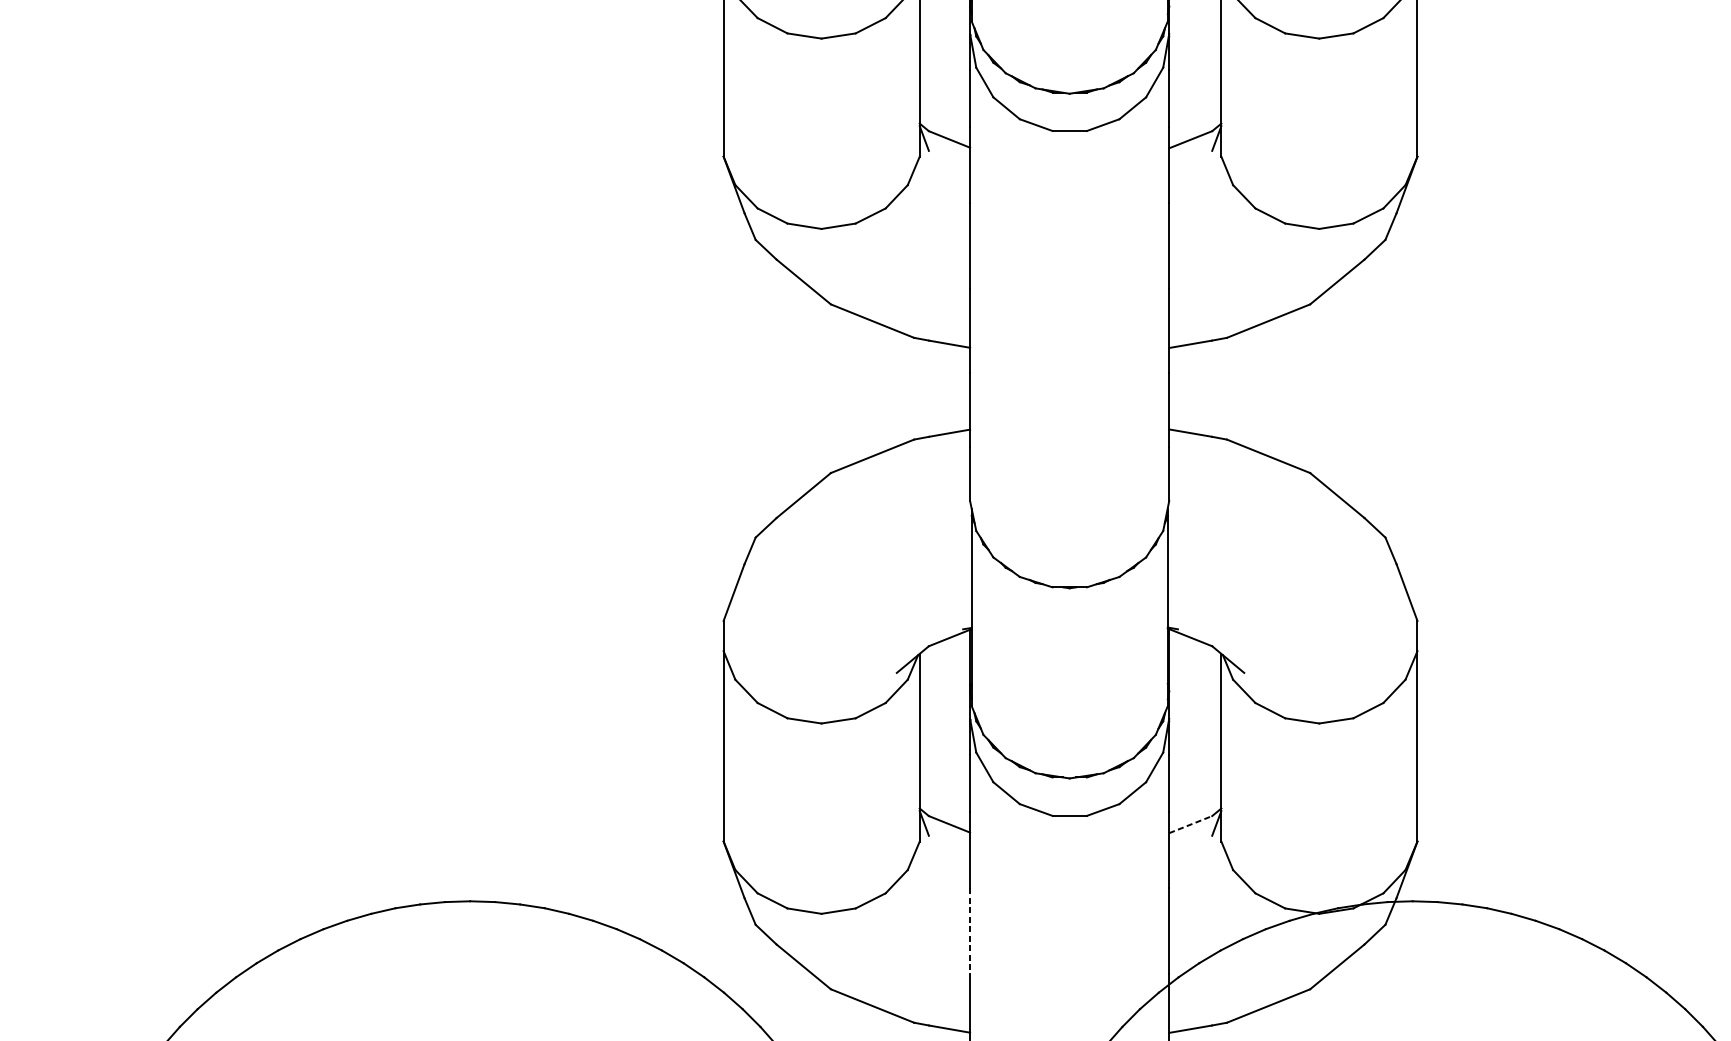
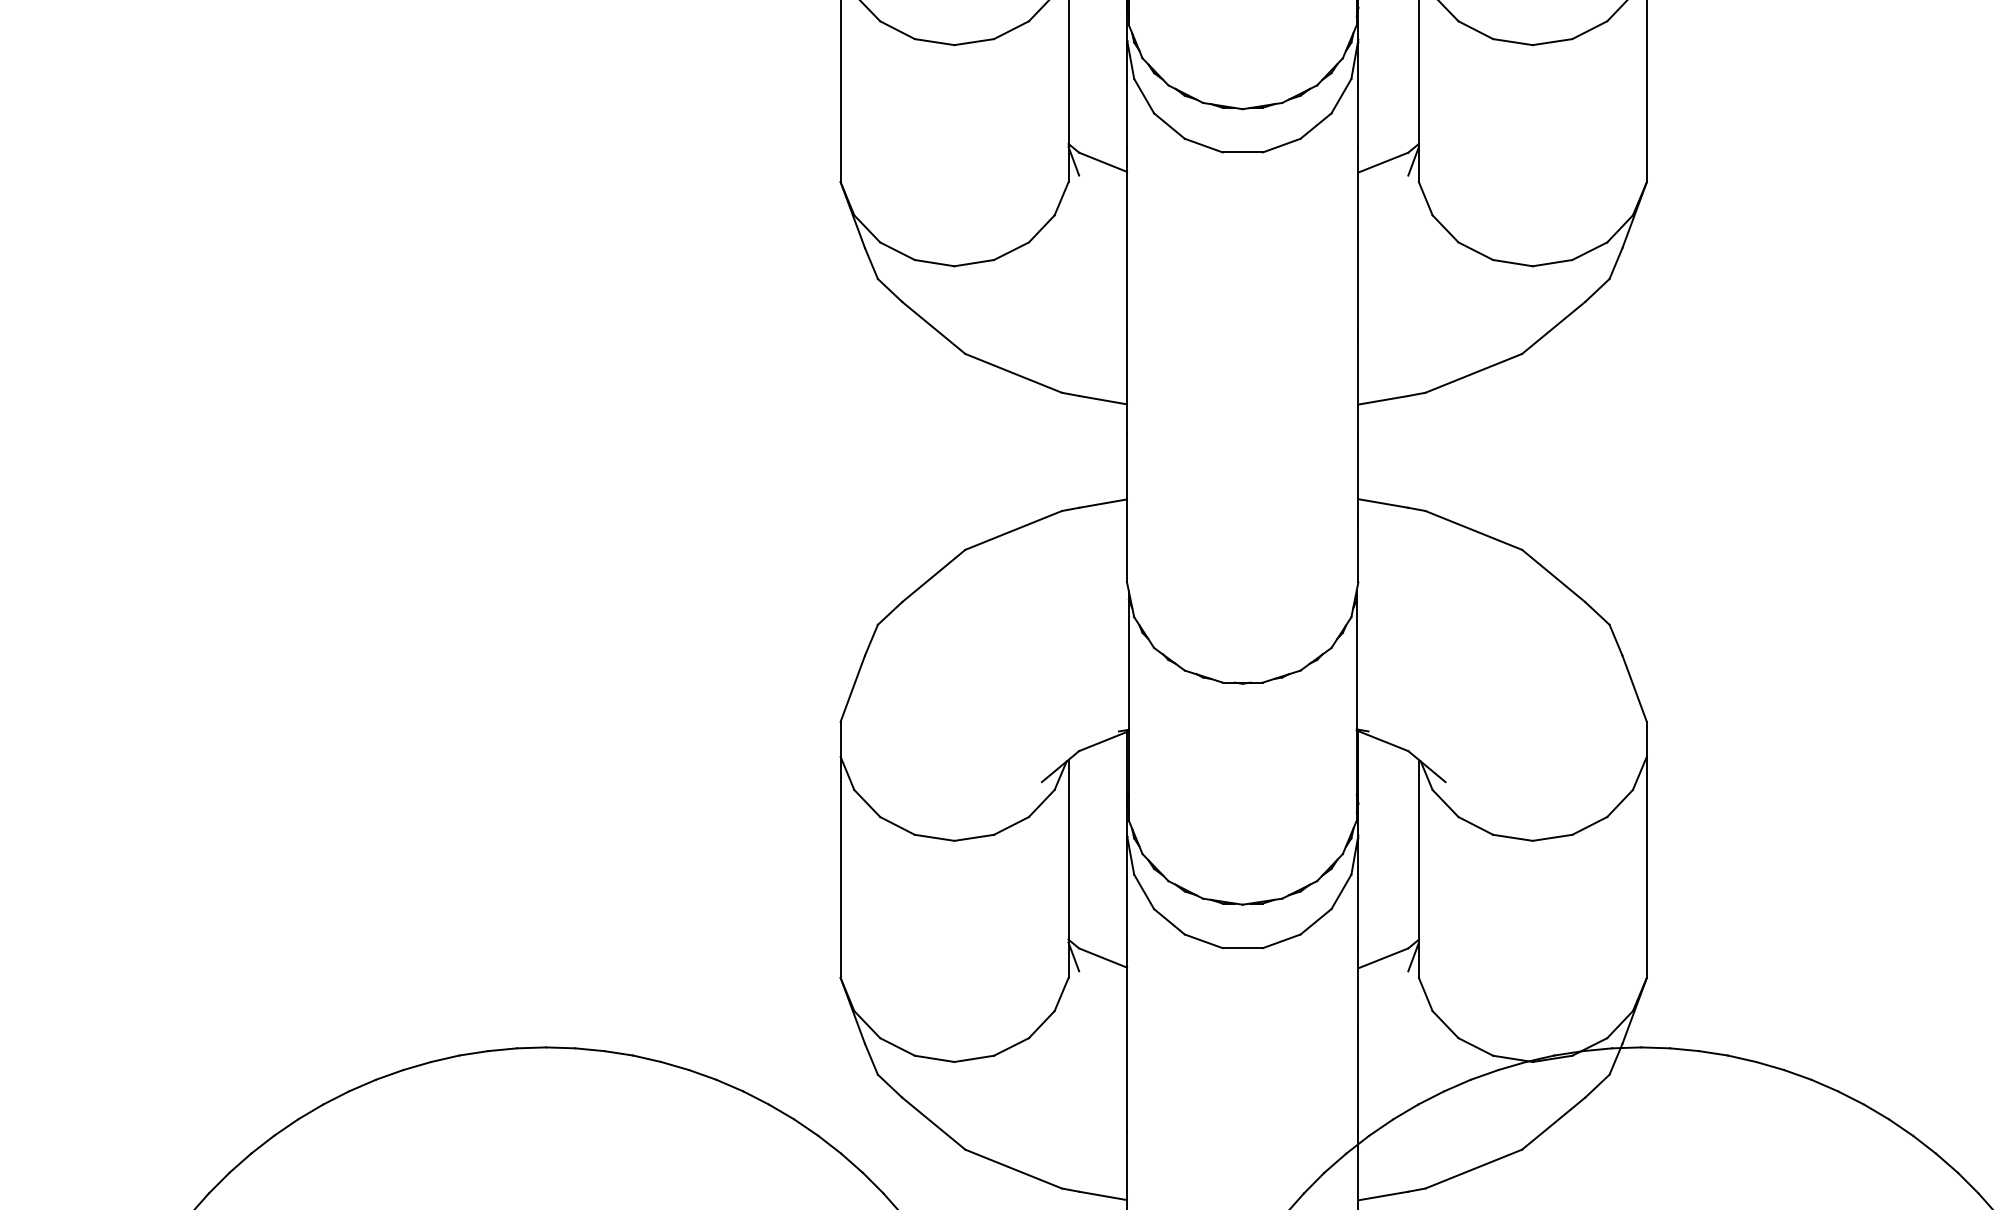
line: (1190, 824) -> (1383, 958), dashed -> solid
line: (970, 931) -> (1127, 1082), dashed -> solid

